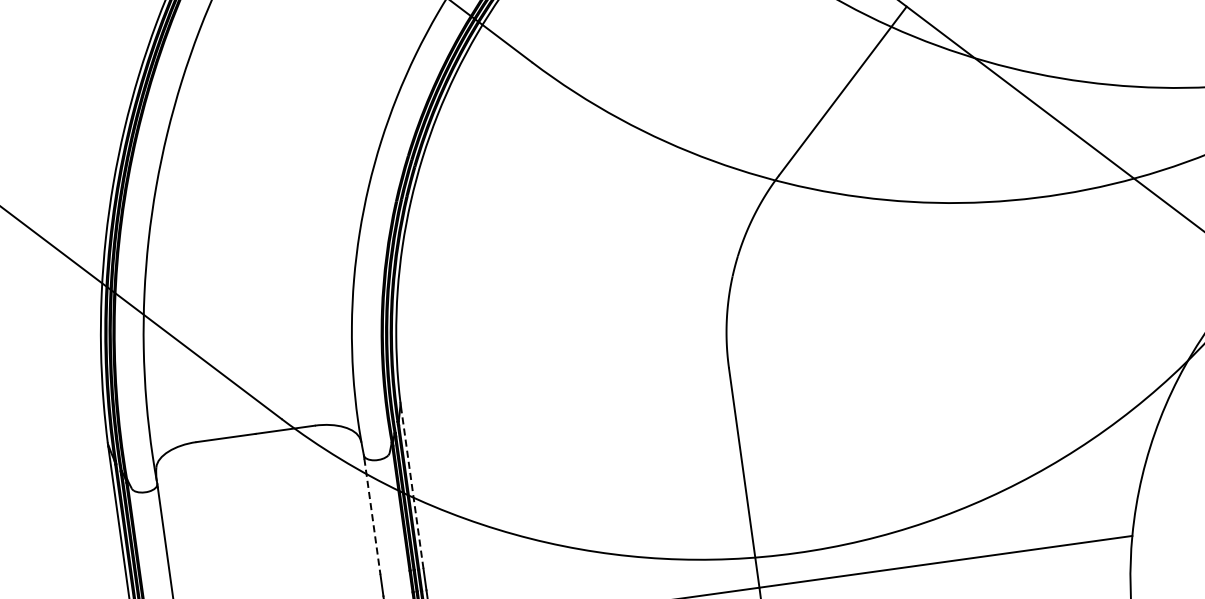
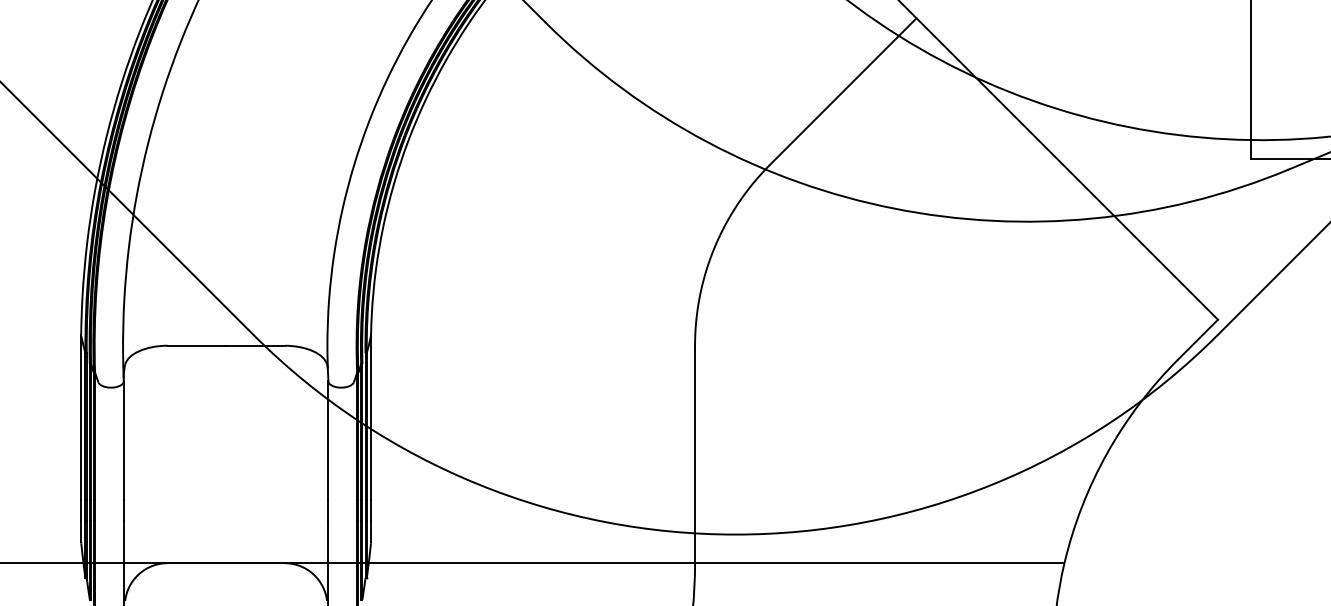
line: (412, 486) -> (371, 418), dashed -> solid
line: (372, 516) -> (328, 441), dashed -> solid

